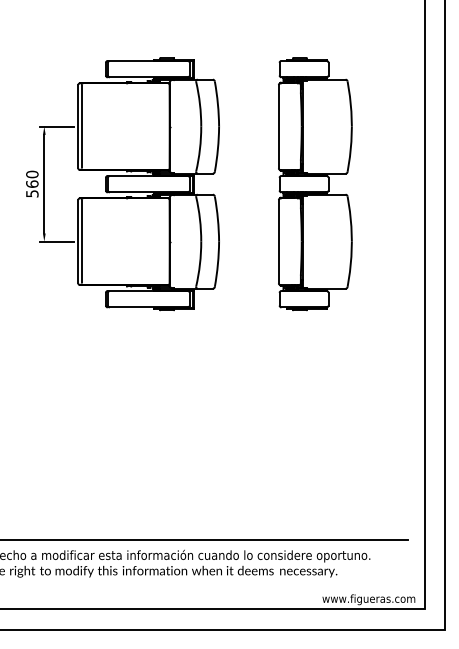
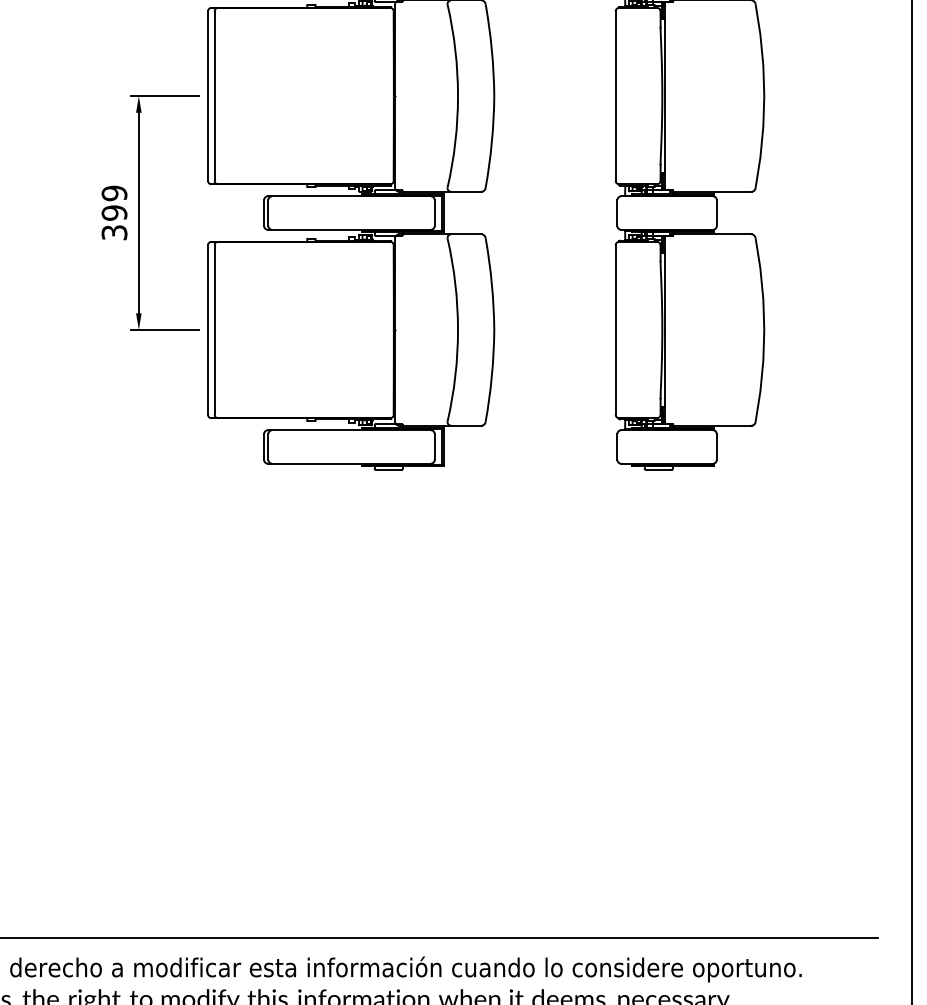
text: (32, 184) -> (114, 213), 560 -> 399

